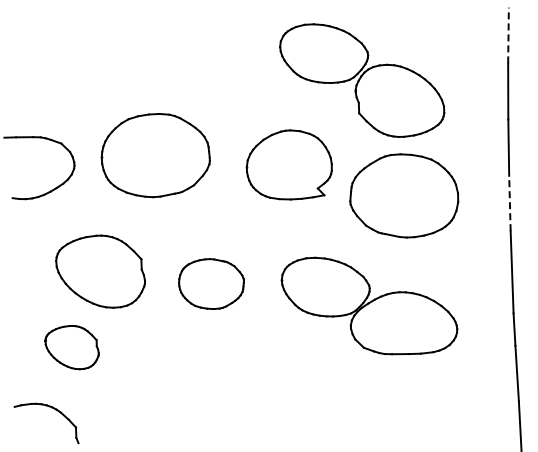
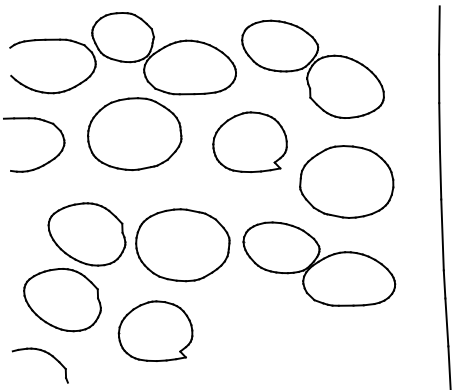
line: (508, 35) -> (439, 30), dashed -> solid
part: (142, 62) -> (123, 53), added
part: (404, 195) -> (346, 181), moved
line: (509, 203) -> (440, 175), dashed -> solid
part: (211, 283) -> (182, 244), size x1.67
part: (71, 347) -> (61, 299), size x1.67
part: (179, 383) -> (155, 331), added

